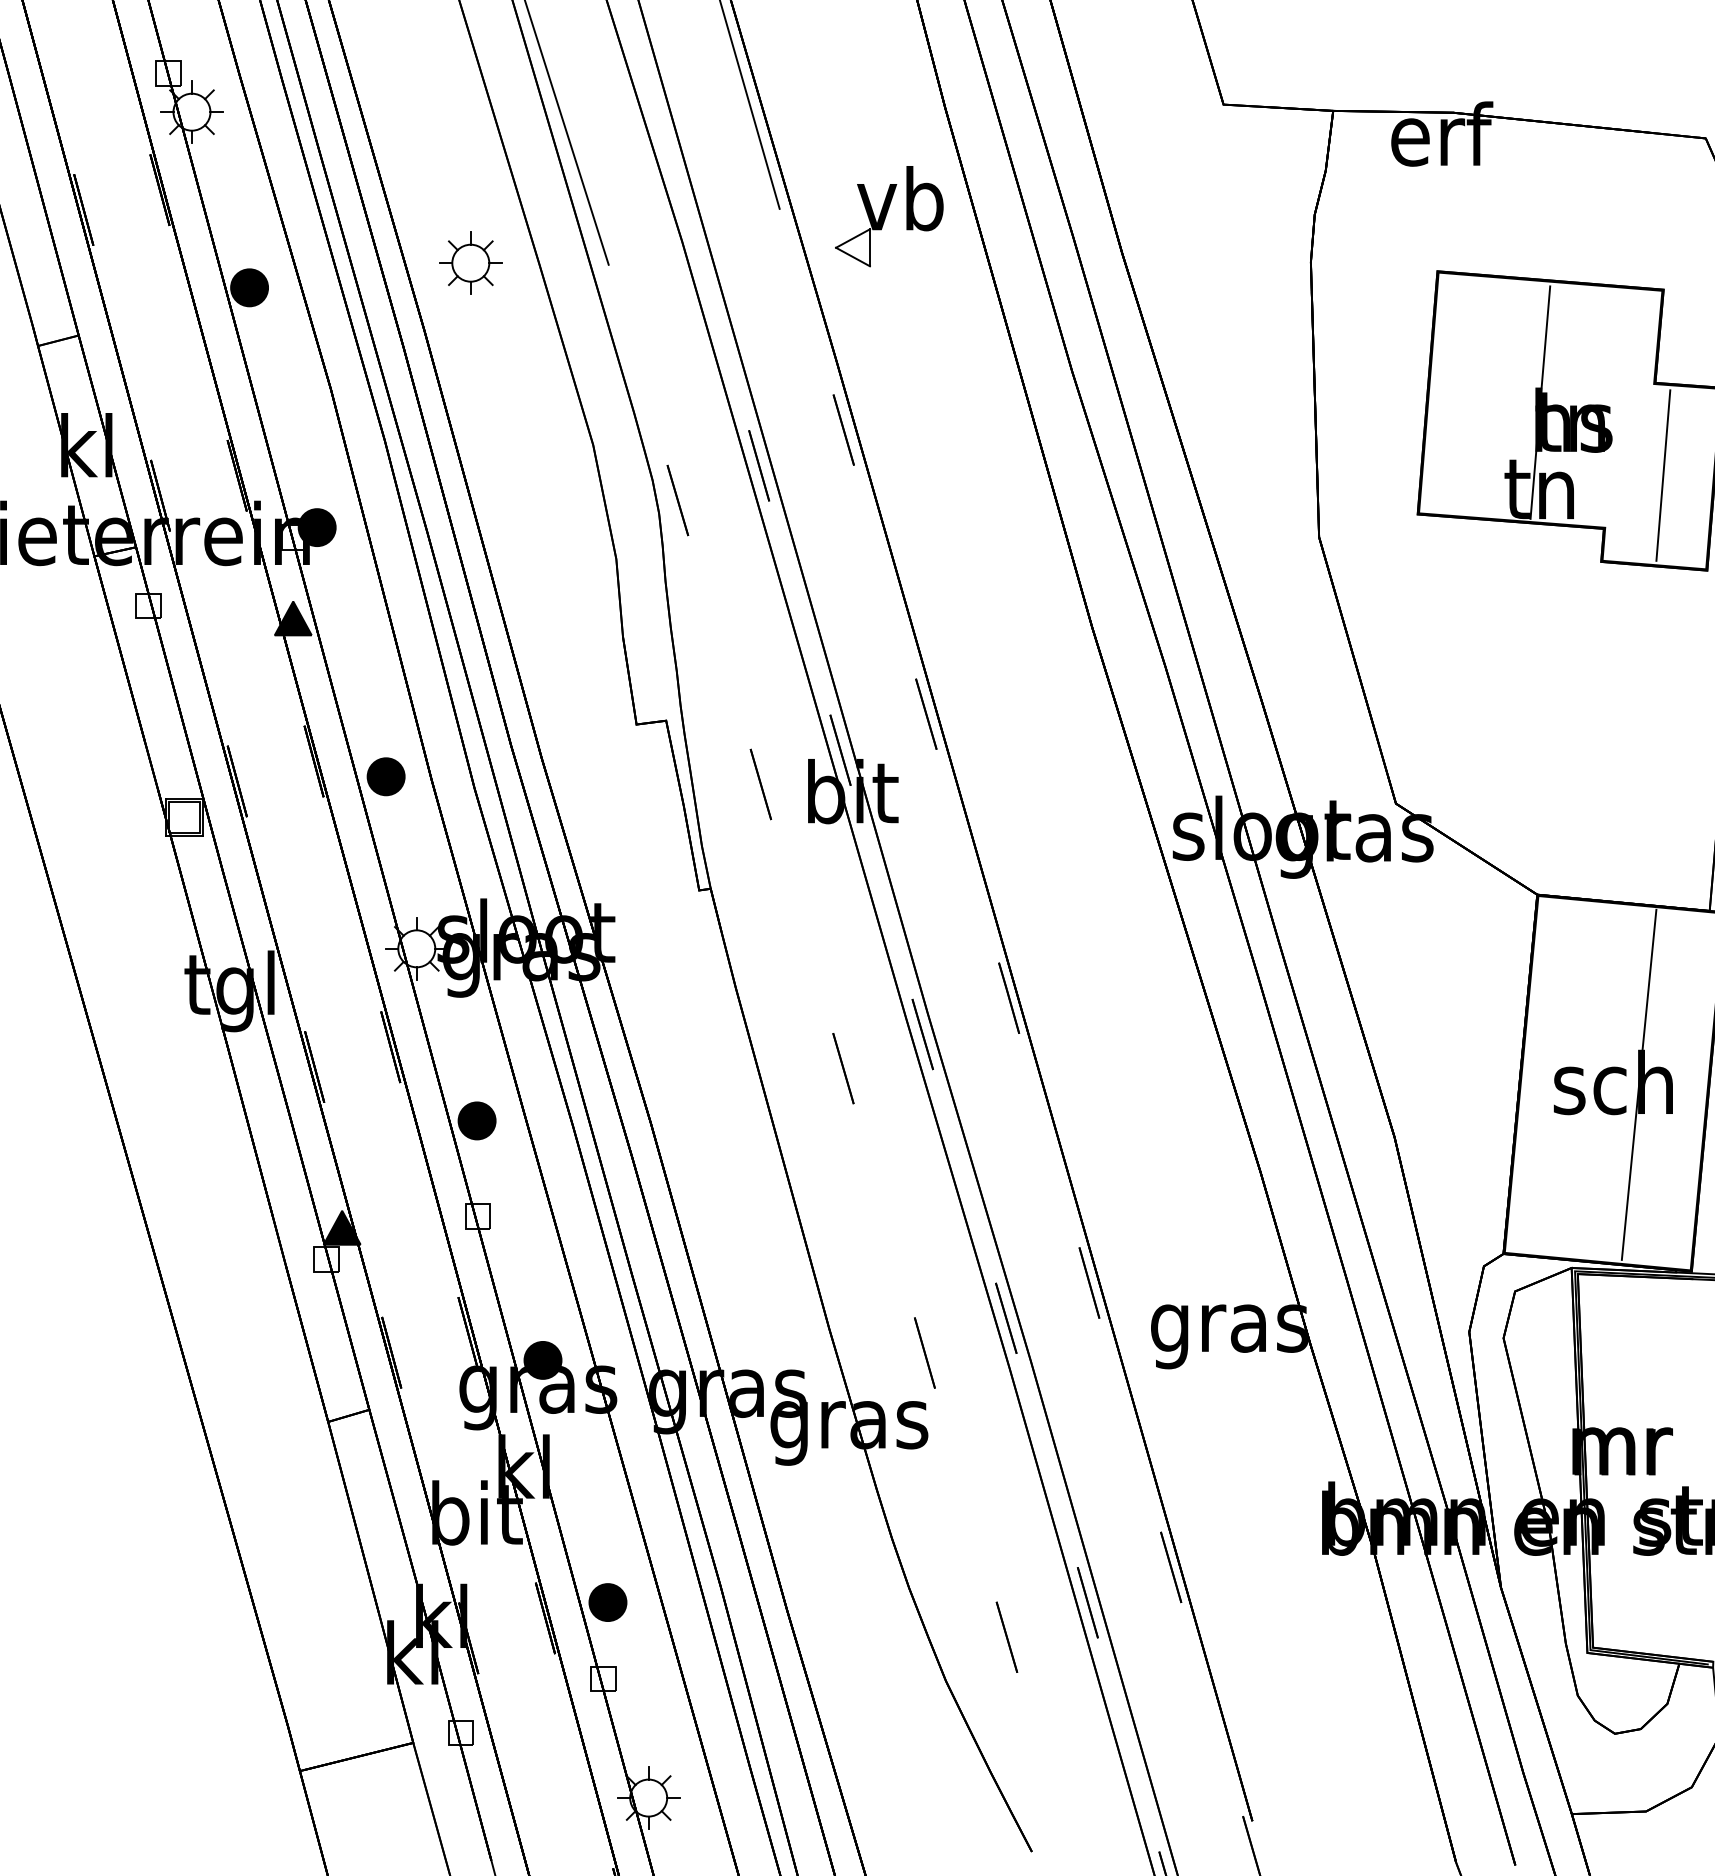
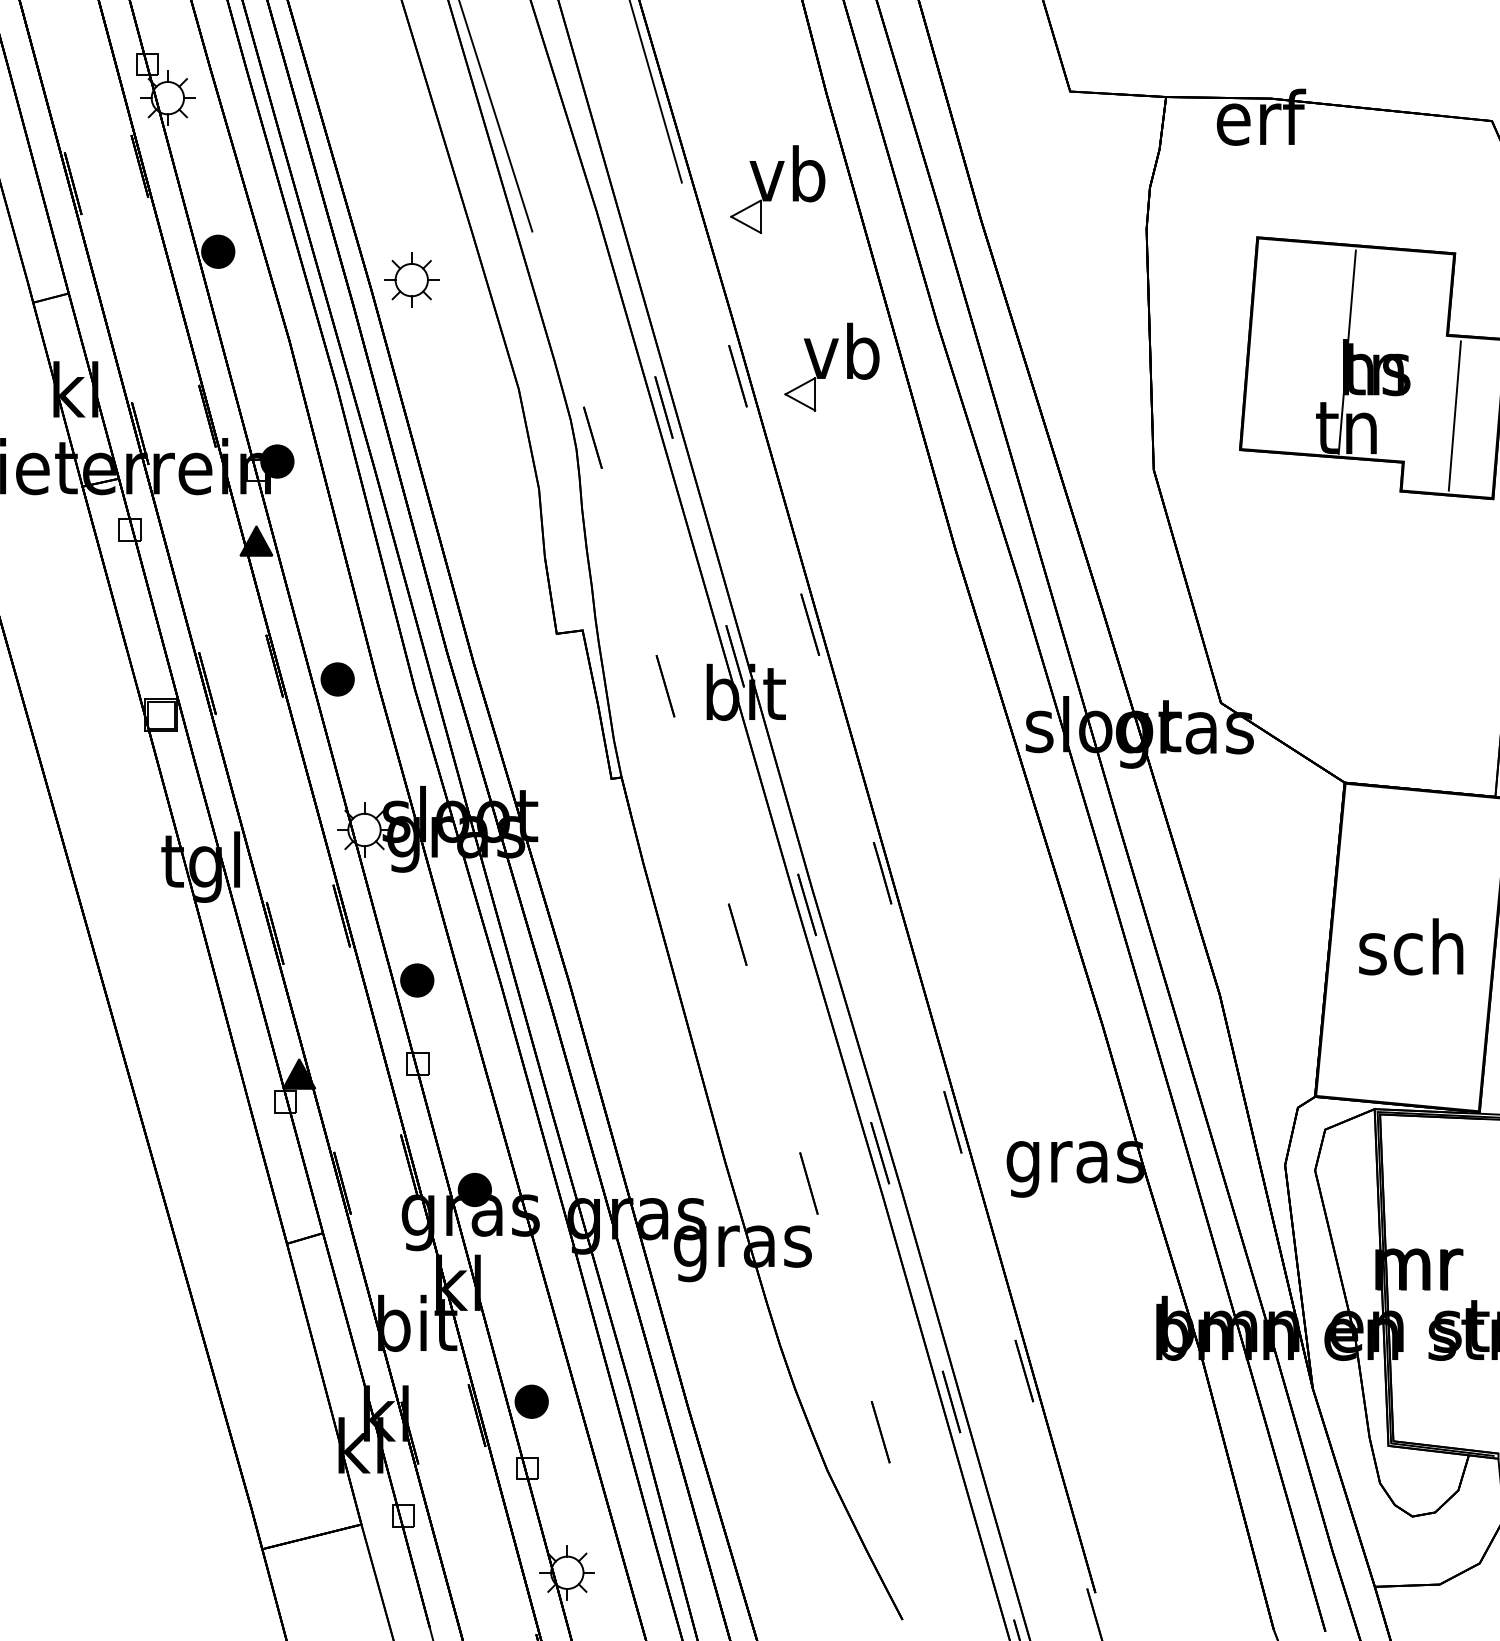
part: (470, 262) -> (411, 279), moved
part: (951, 419) -> (832, 366), added
line: (1638, 1084) -> (1433, 948), removed

